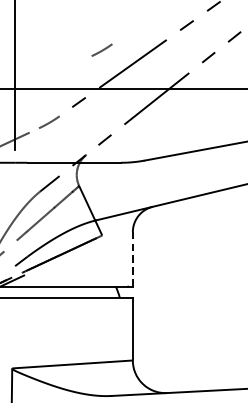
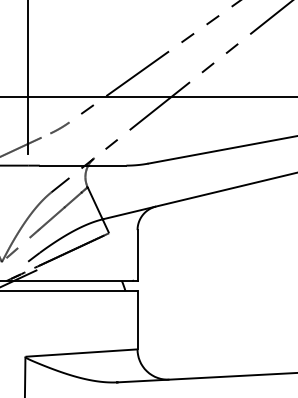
line: (101, 49) -> (108, 60), removed
line: (132, 258) -> (137, 254), dashed -> solid

